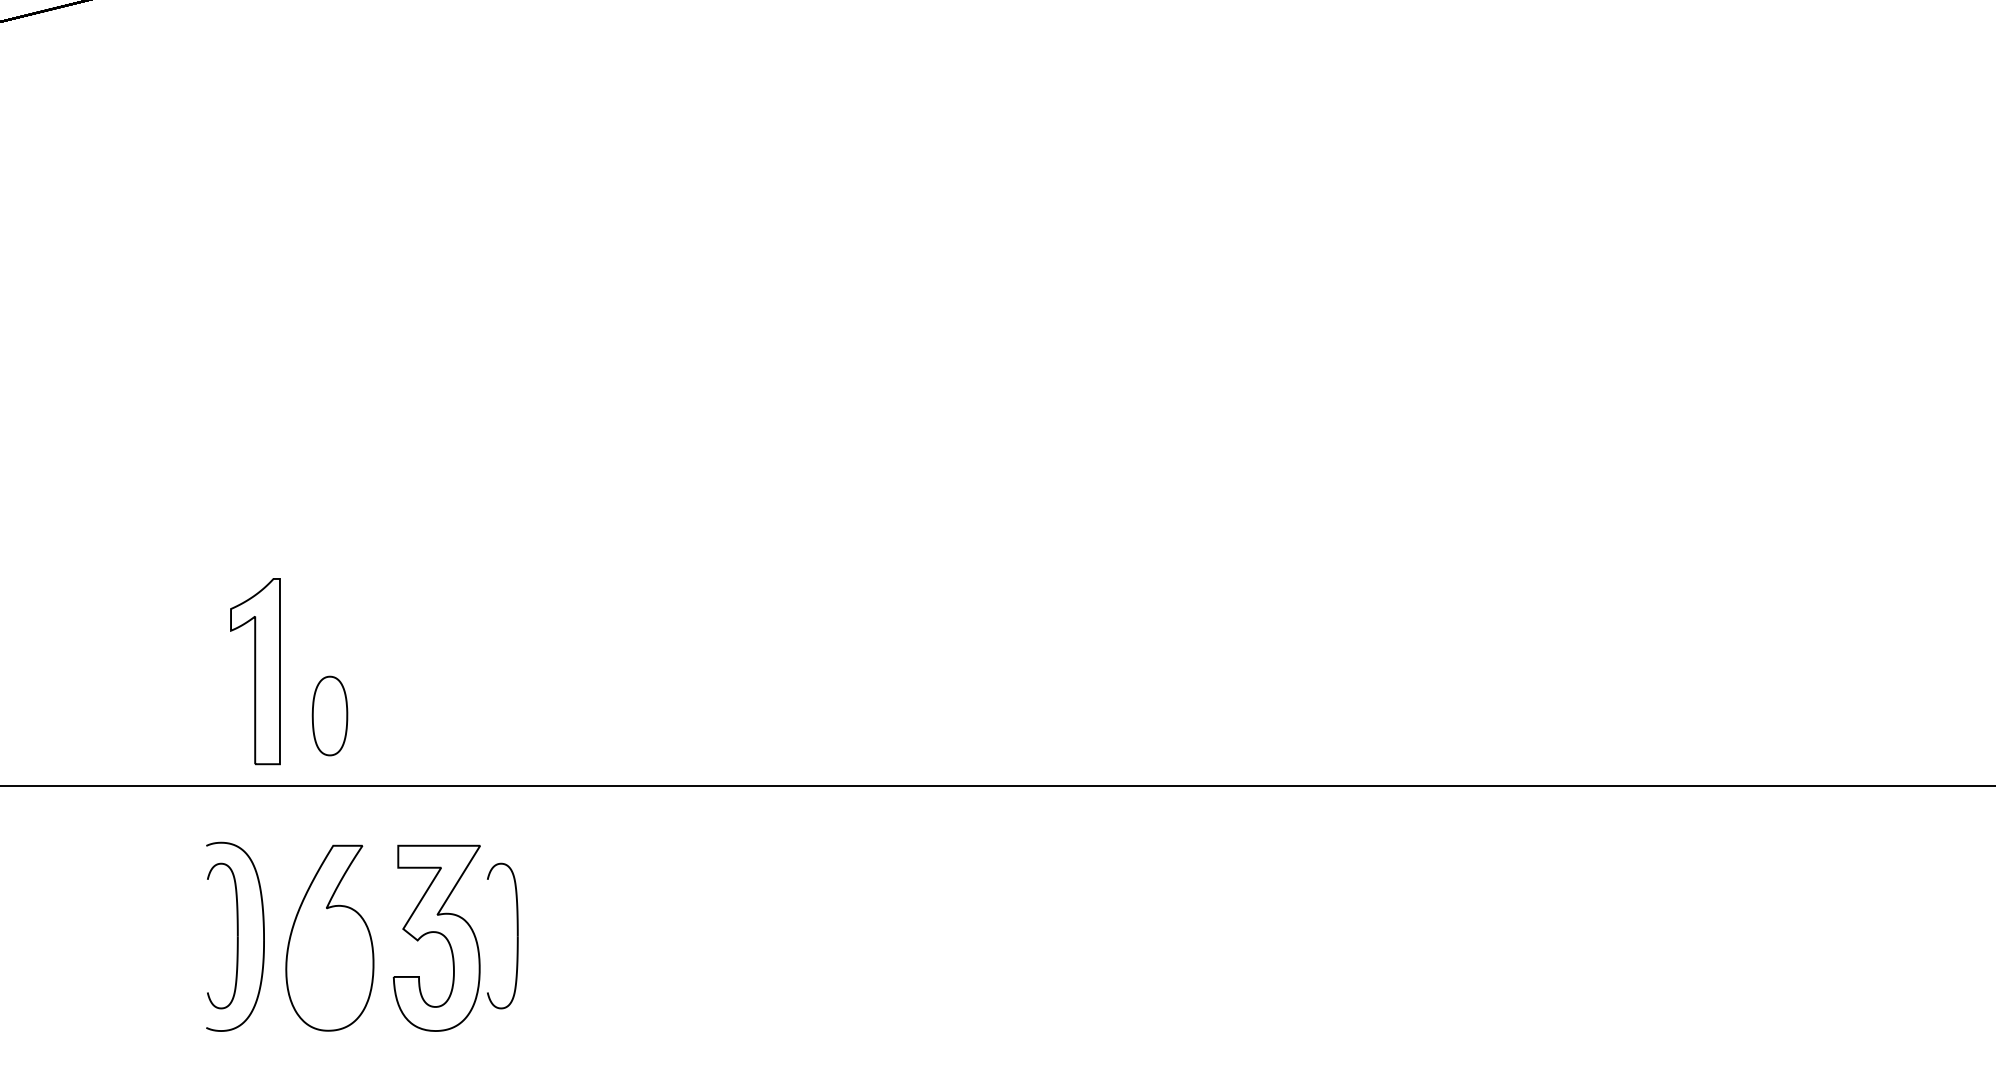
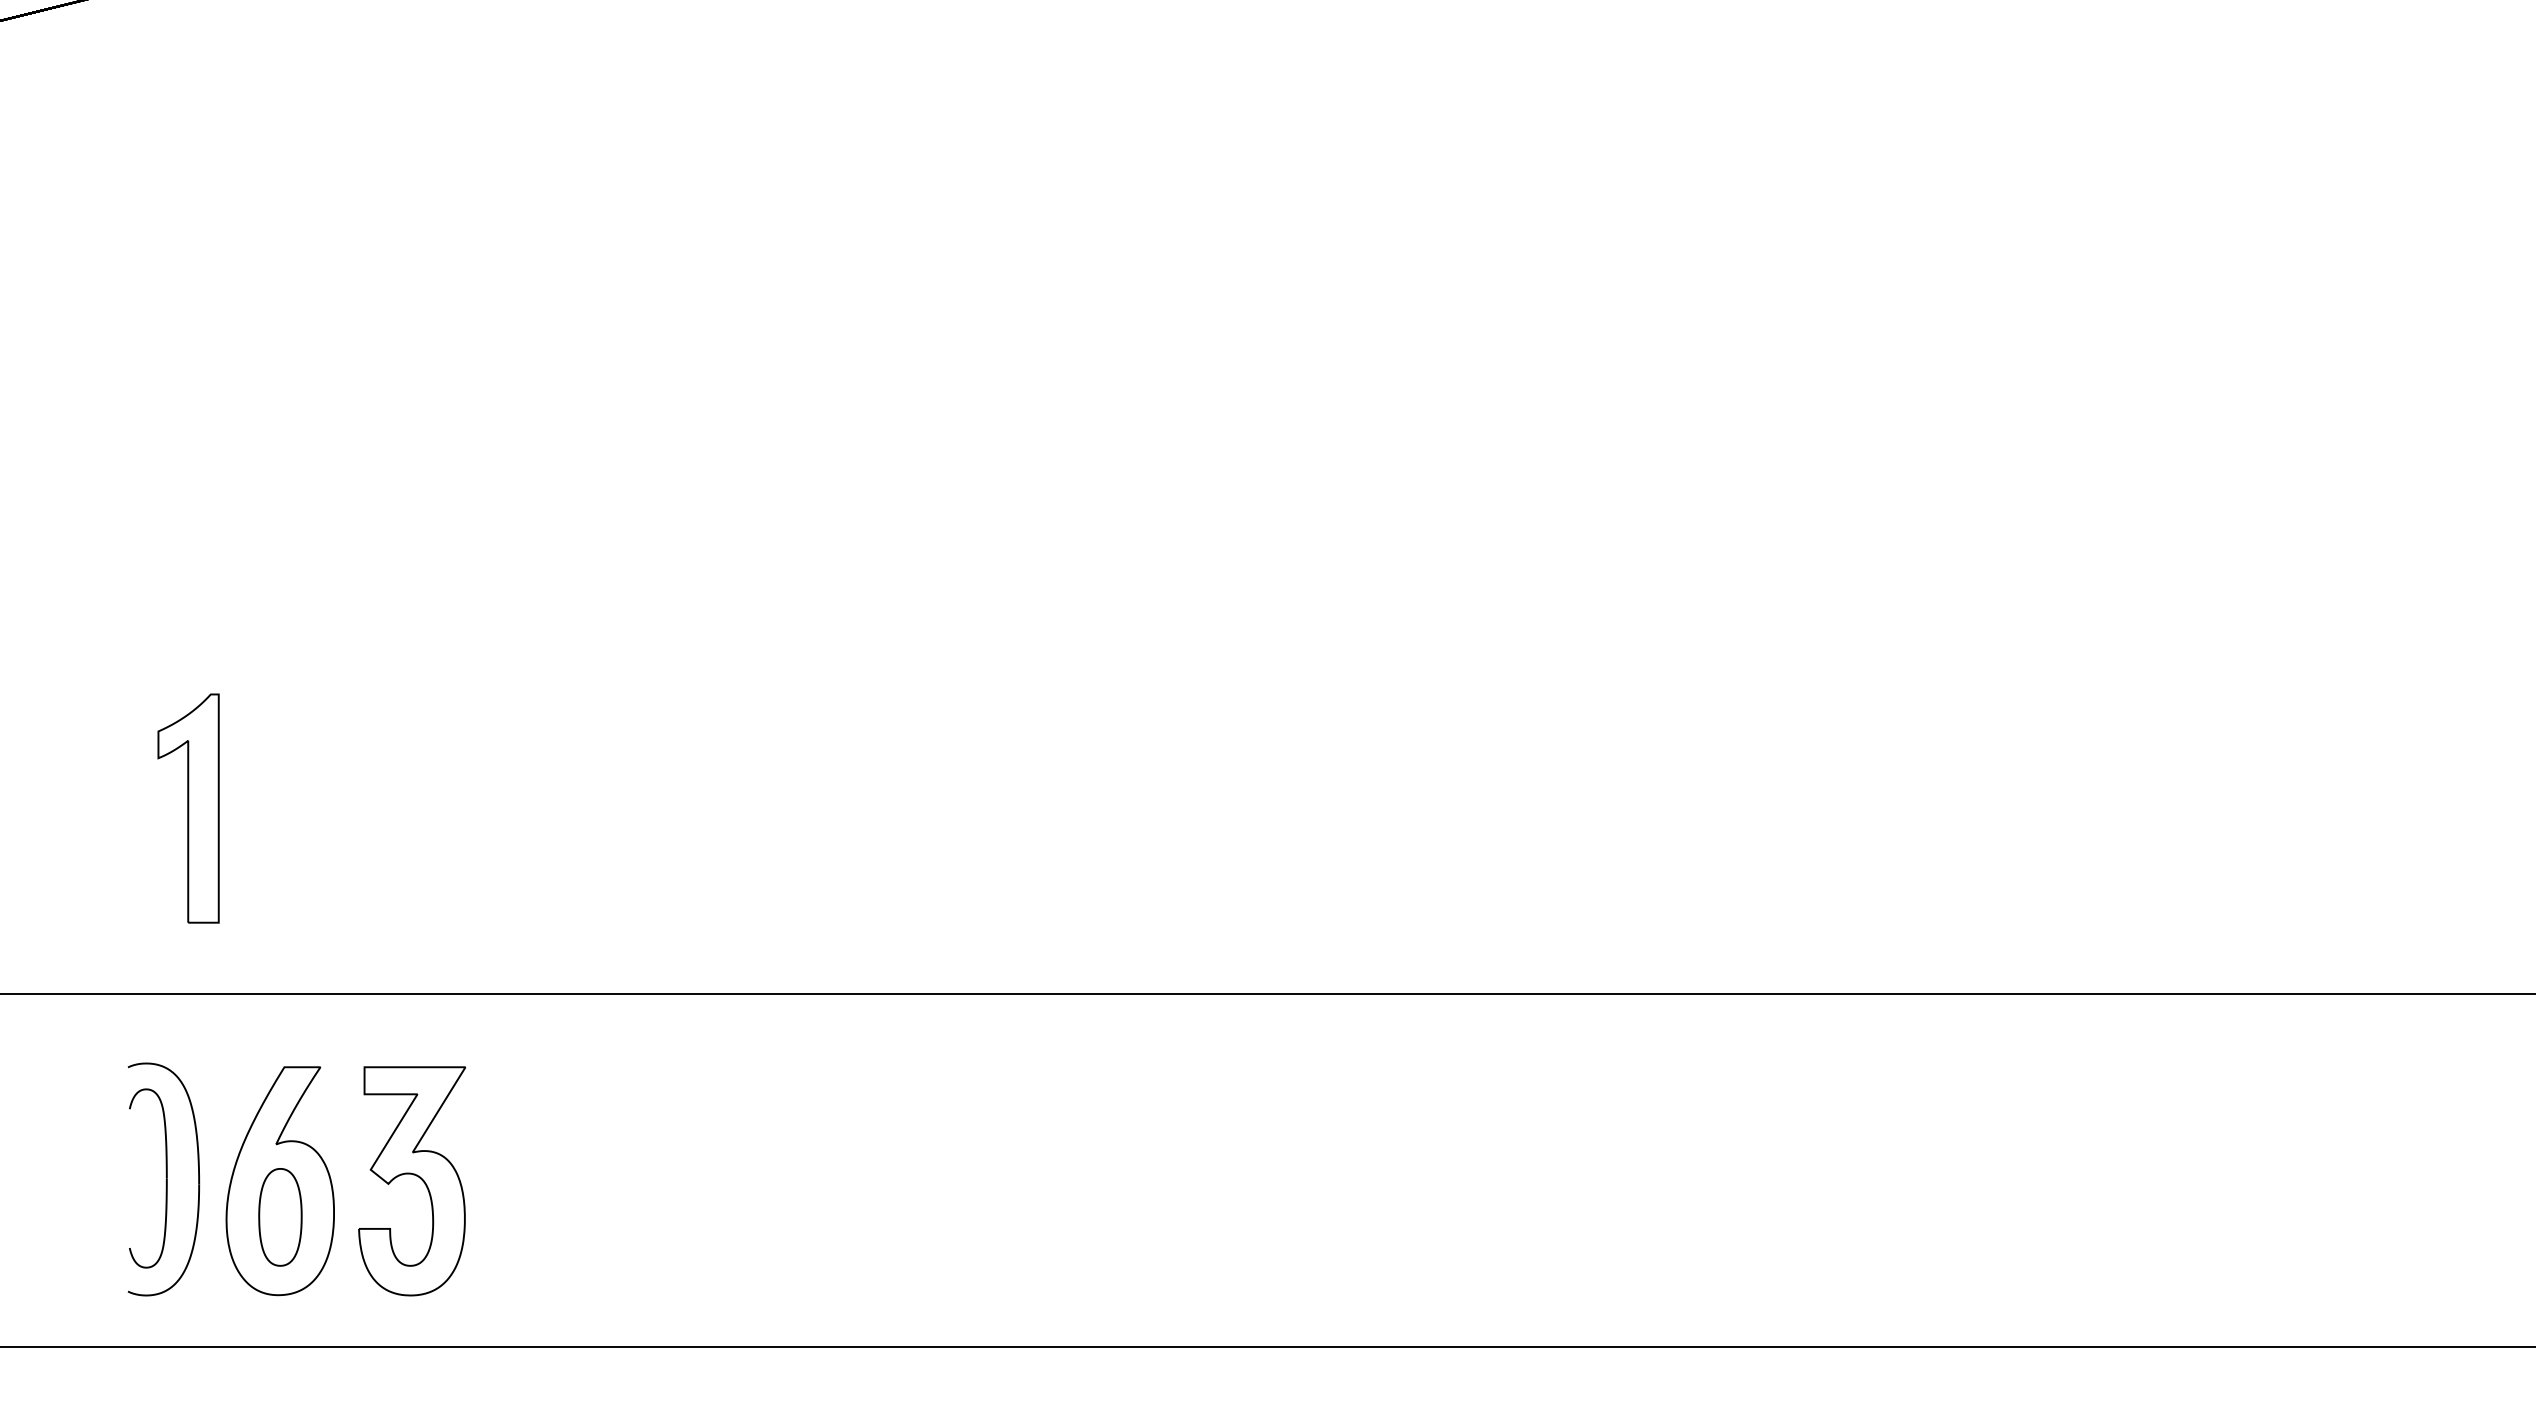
part: (255, 671) -> (188, 808), moved
part: (330, 716) -> (280, 1217), moved
part: (516, 936) -> (510, 1178), removed

